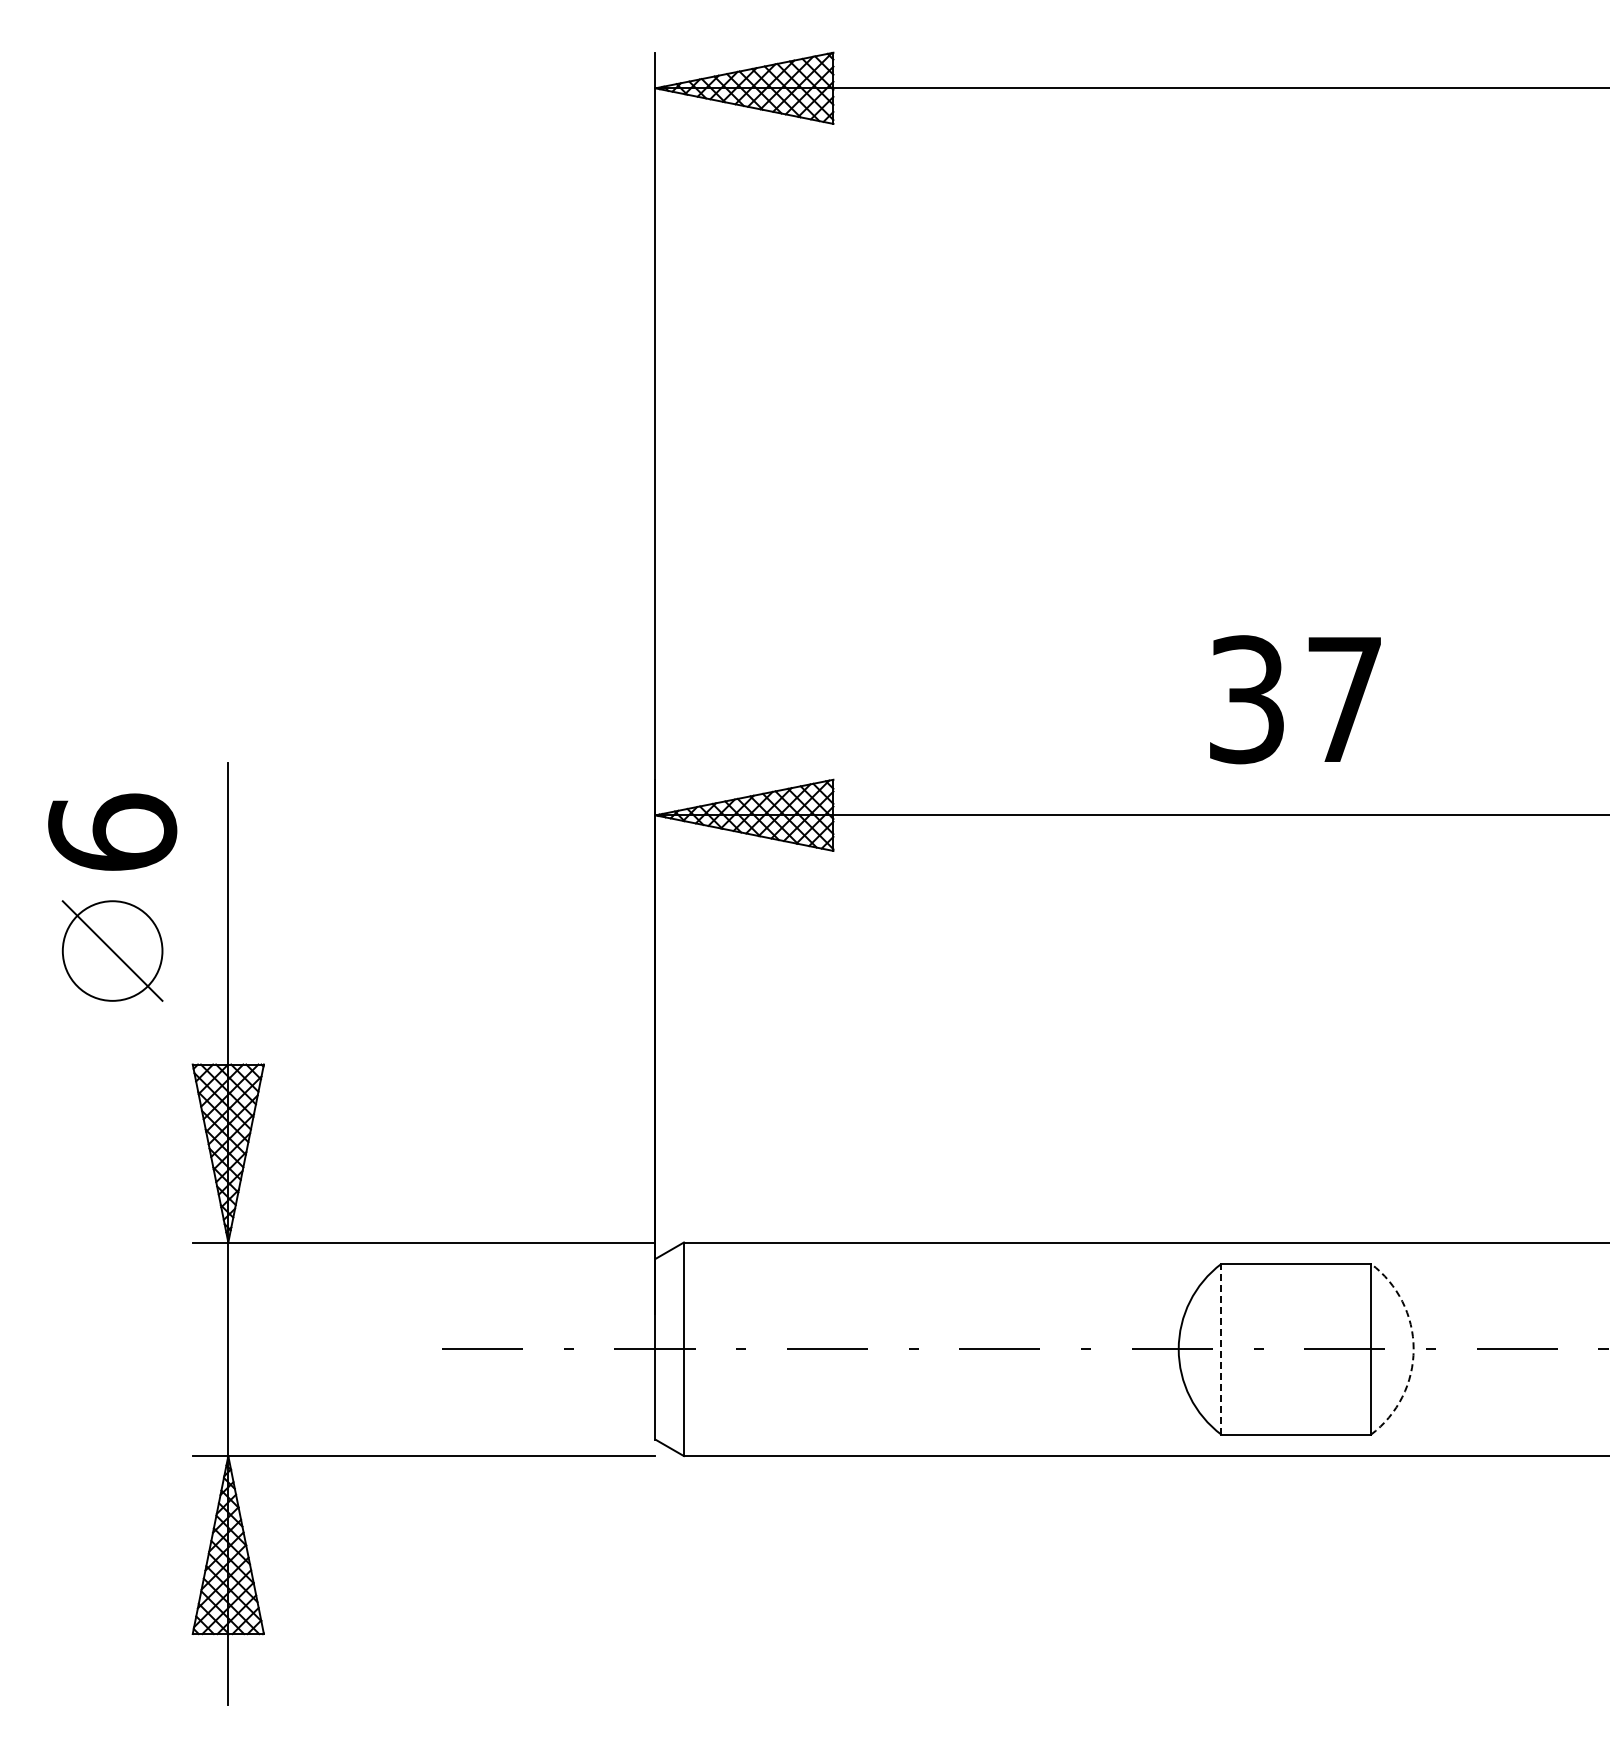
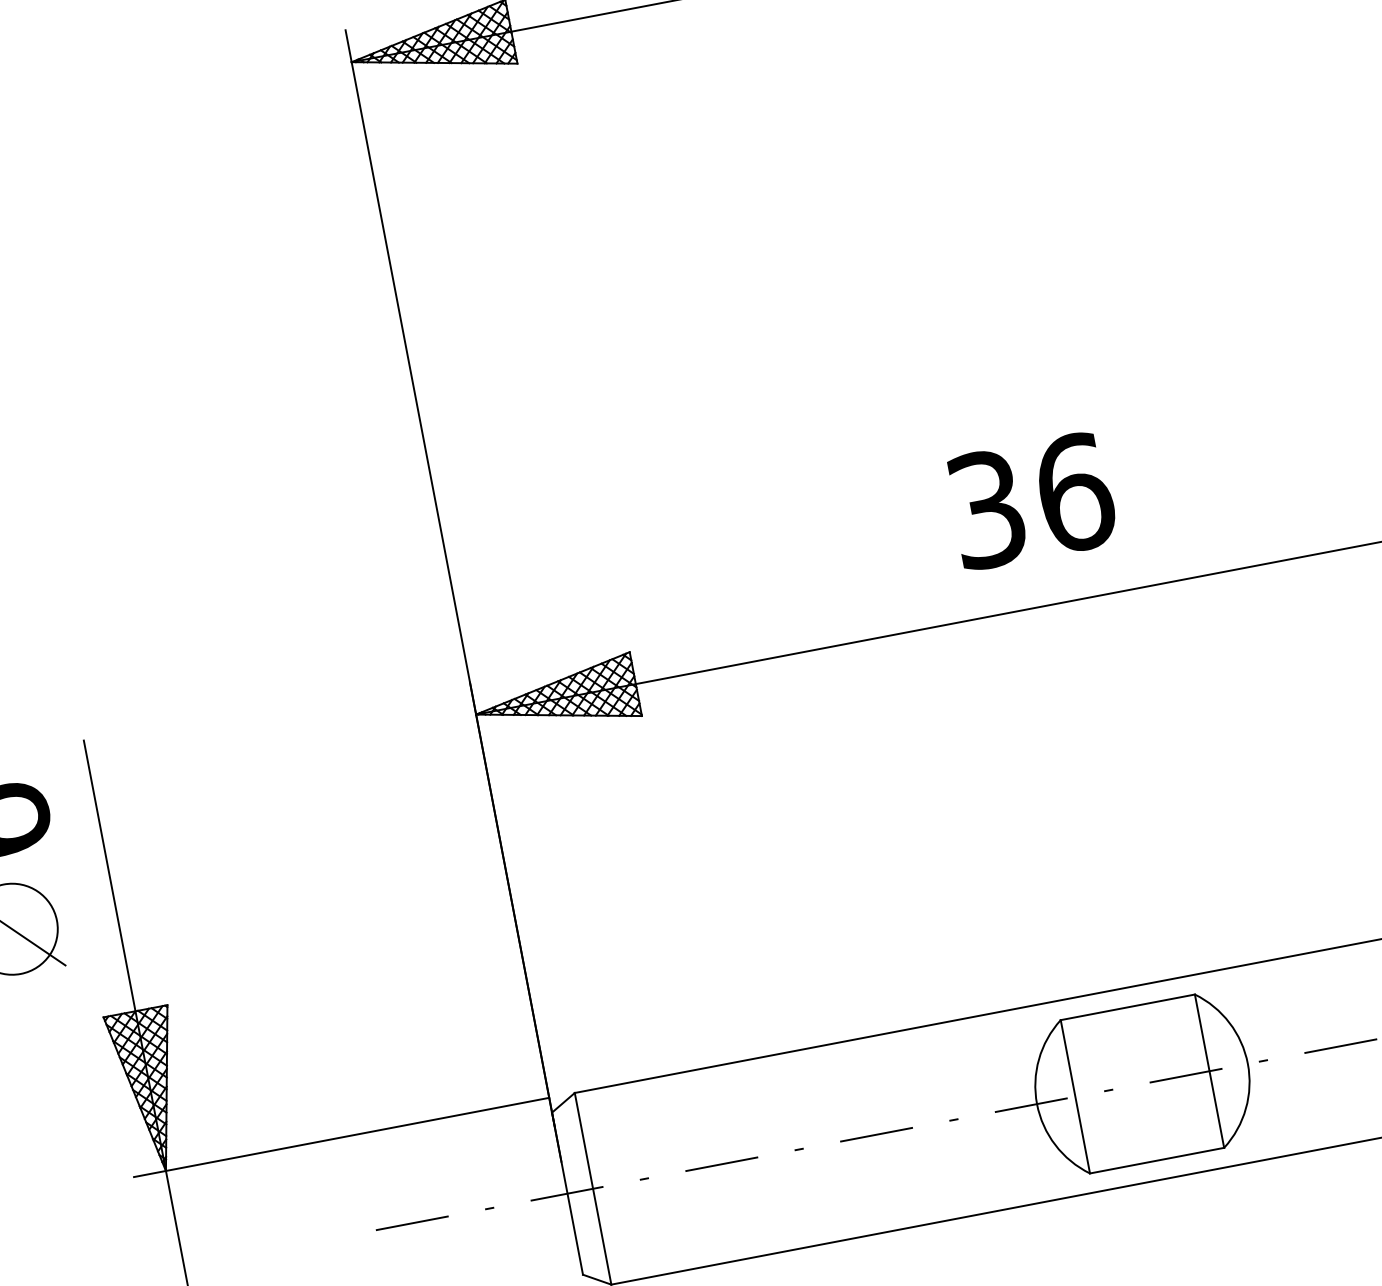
text: (1345, 699) -> (1075, 492), 37 -> 36
line: (1221, 1348) -> (1075, 1096), dashed -> solid
arc: (1413, 1349) -> (1247, 1064), dashed -> solid

